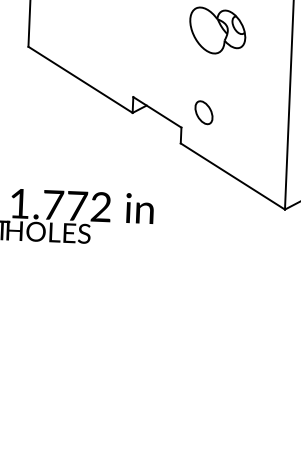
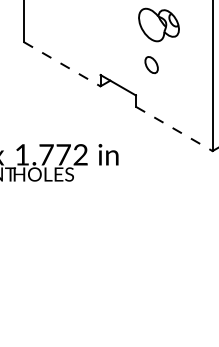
line: (81, 80) -> (62, 64), solid -> dashed
part: (203, 111) -> (151, 64), moved
line: (233, 177) -> (174, 129), solid -> dashed

